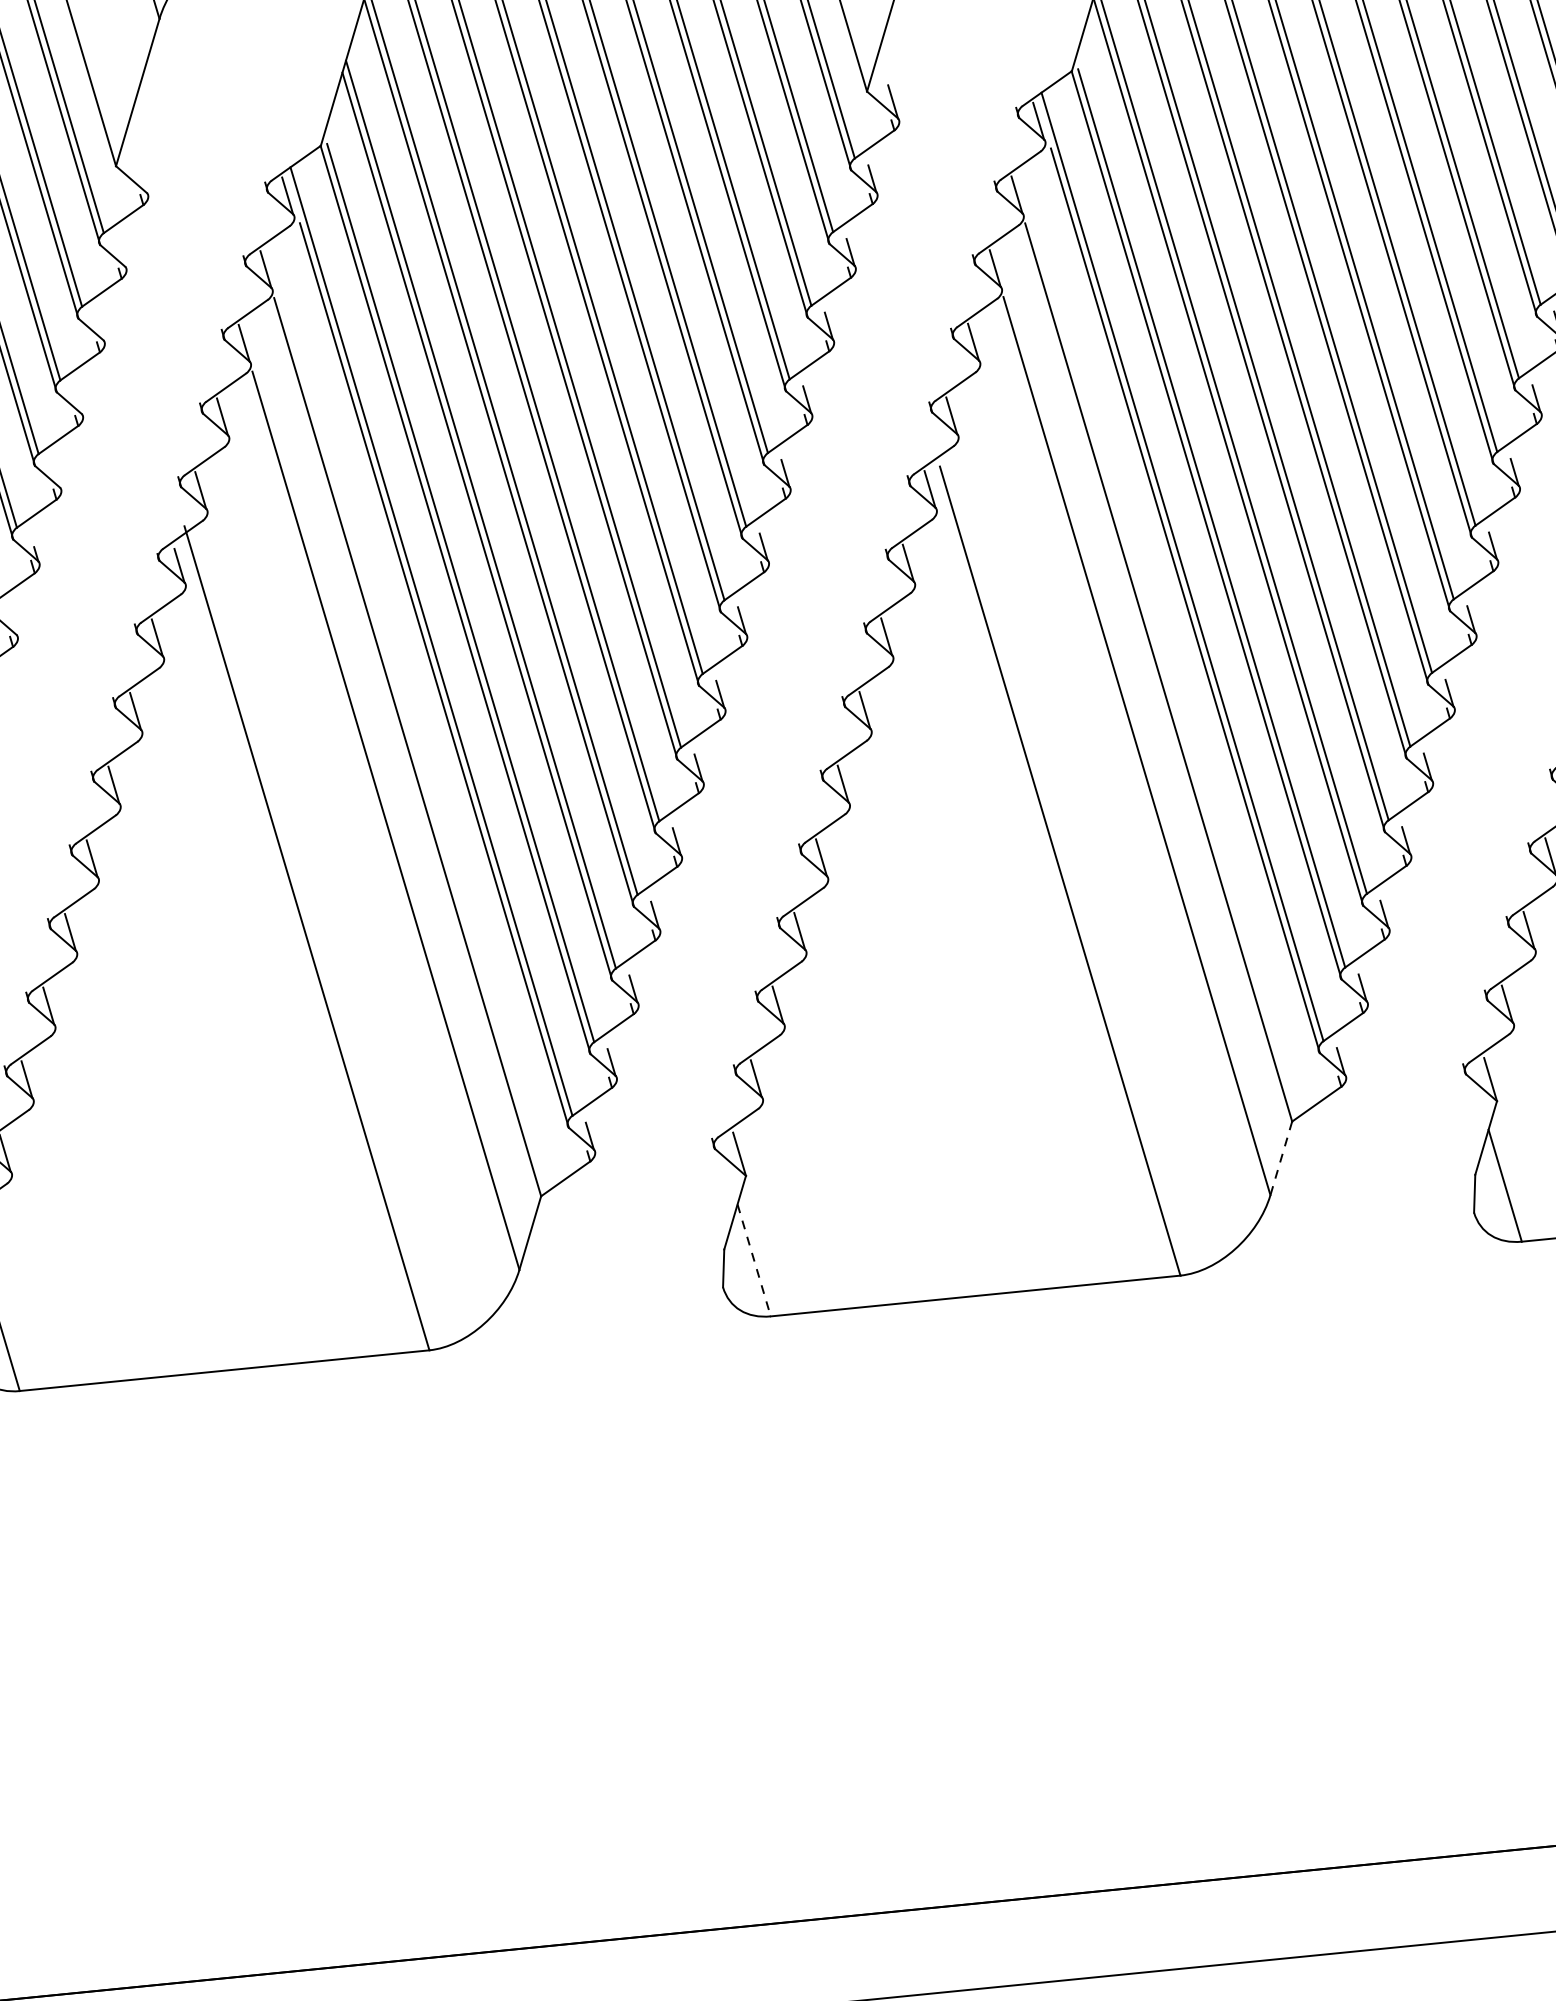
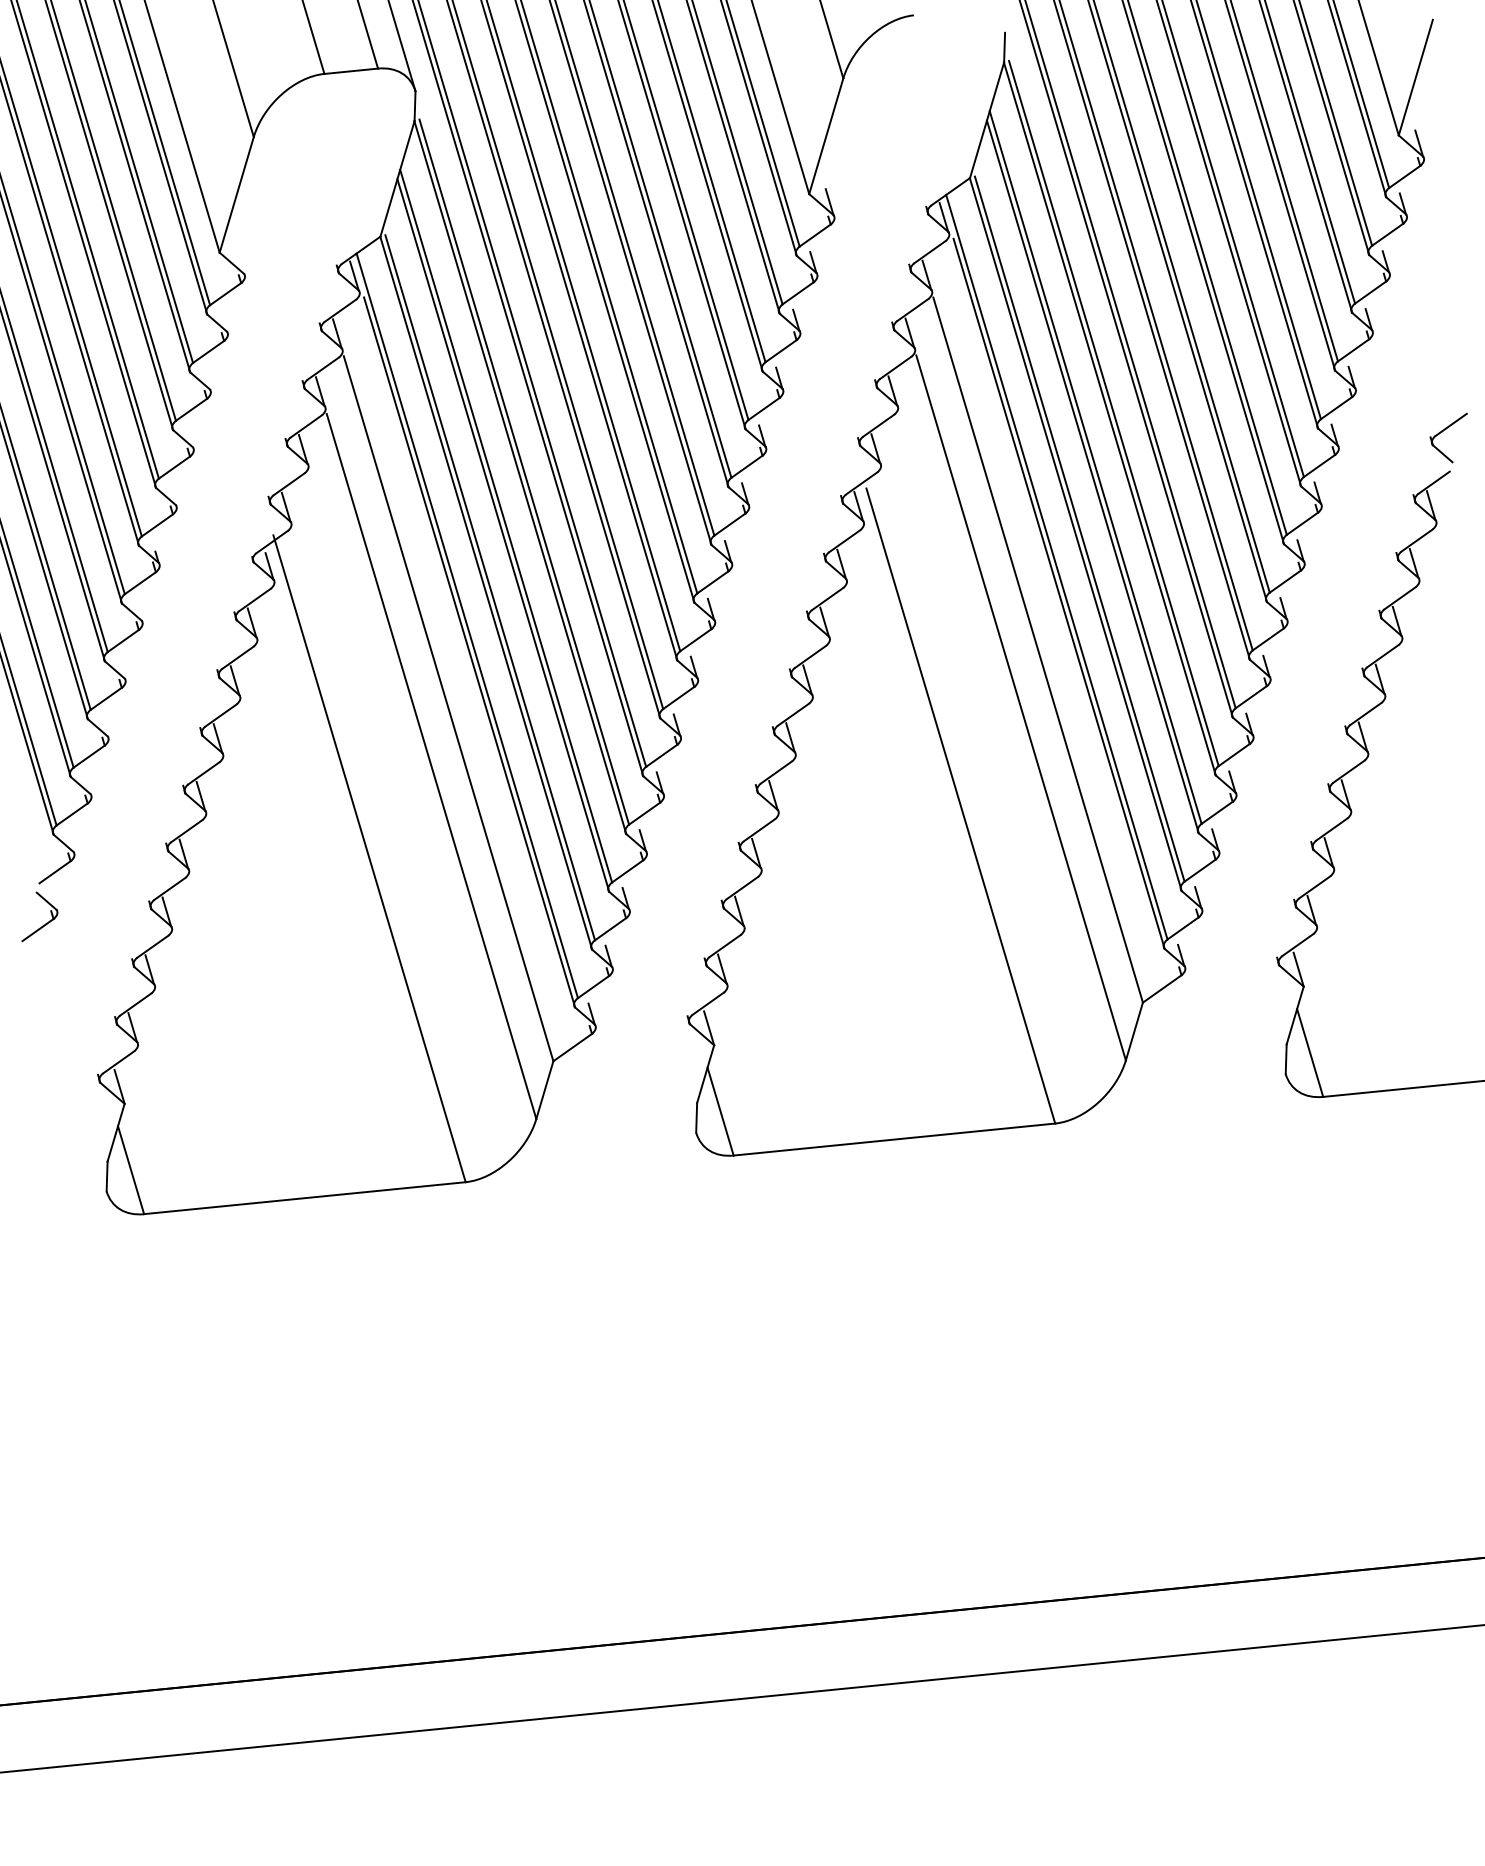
line: (1281, 1159) -> (1134, 1032), dashed -> solid
line: (754, 1260) -> (720, 1111), dashed -> solid

